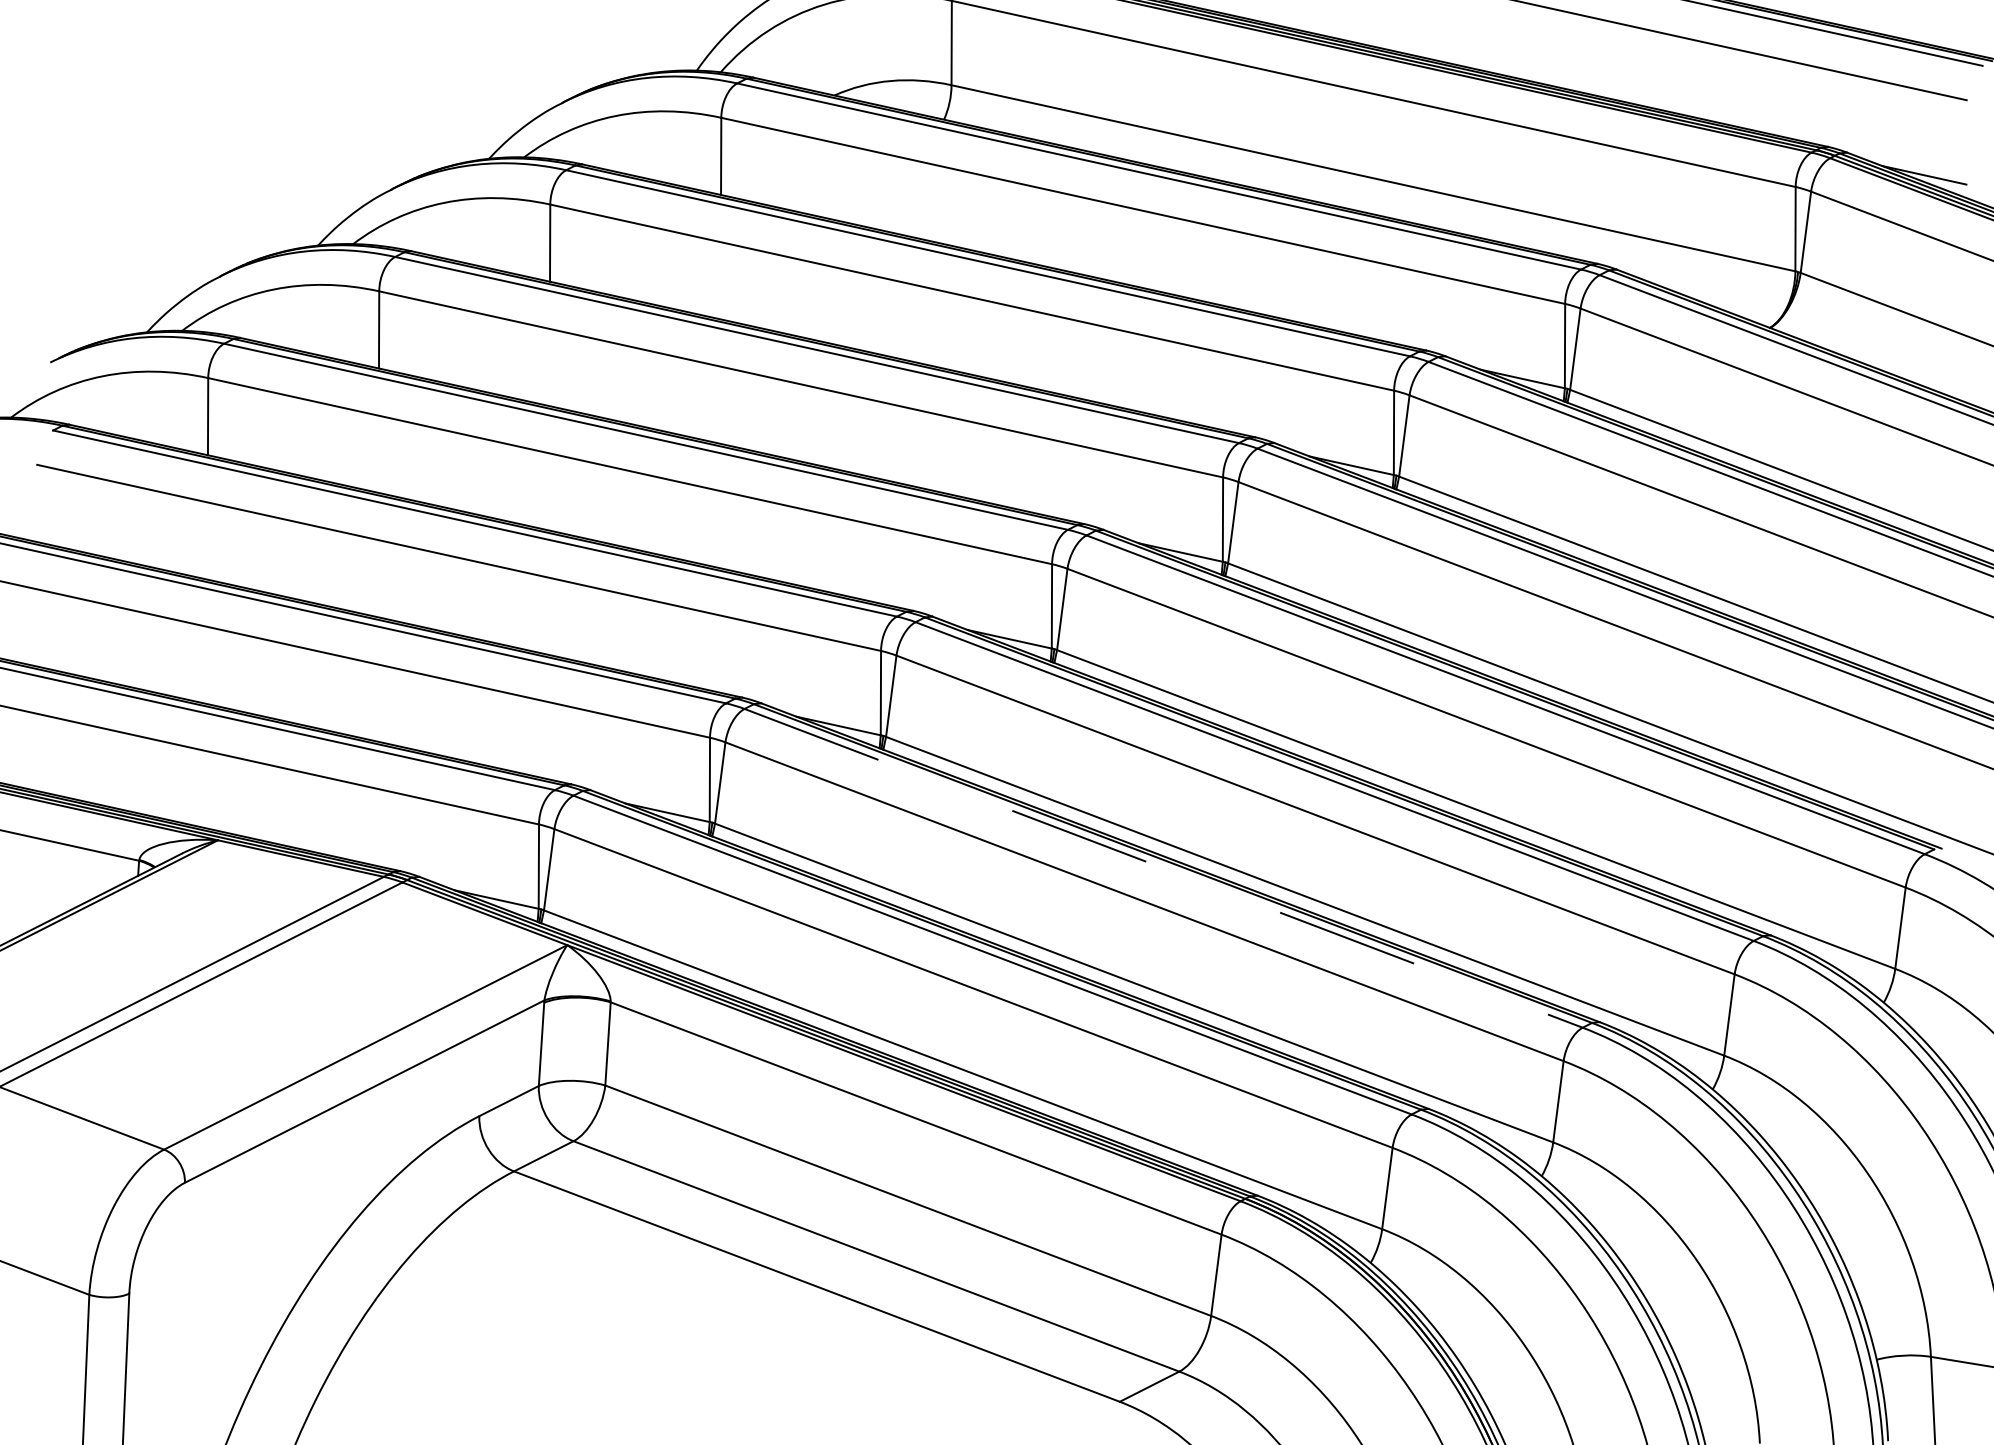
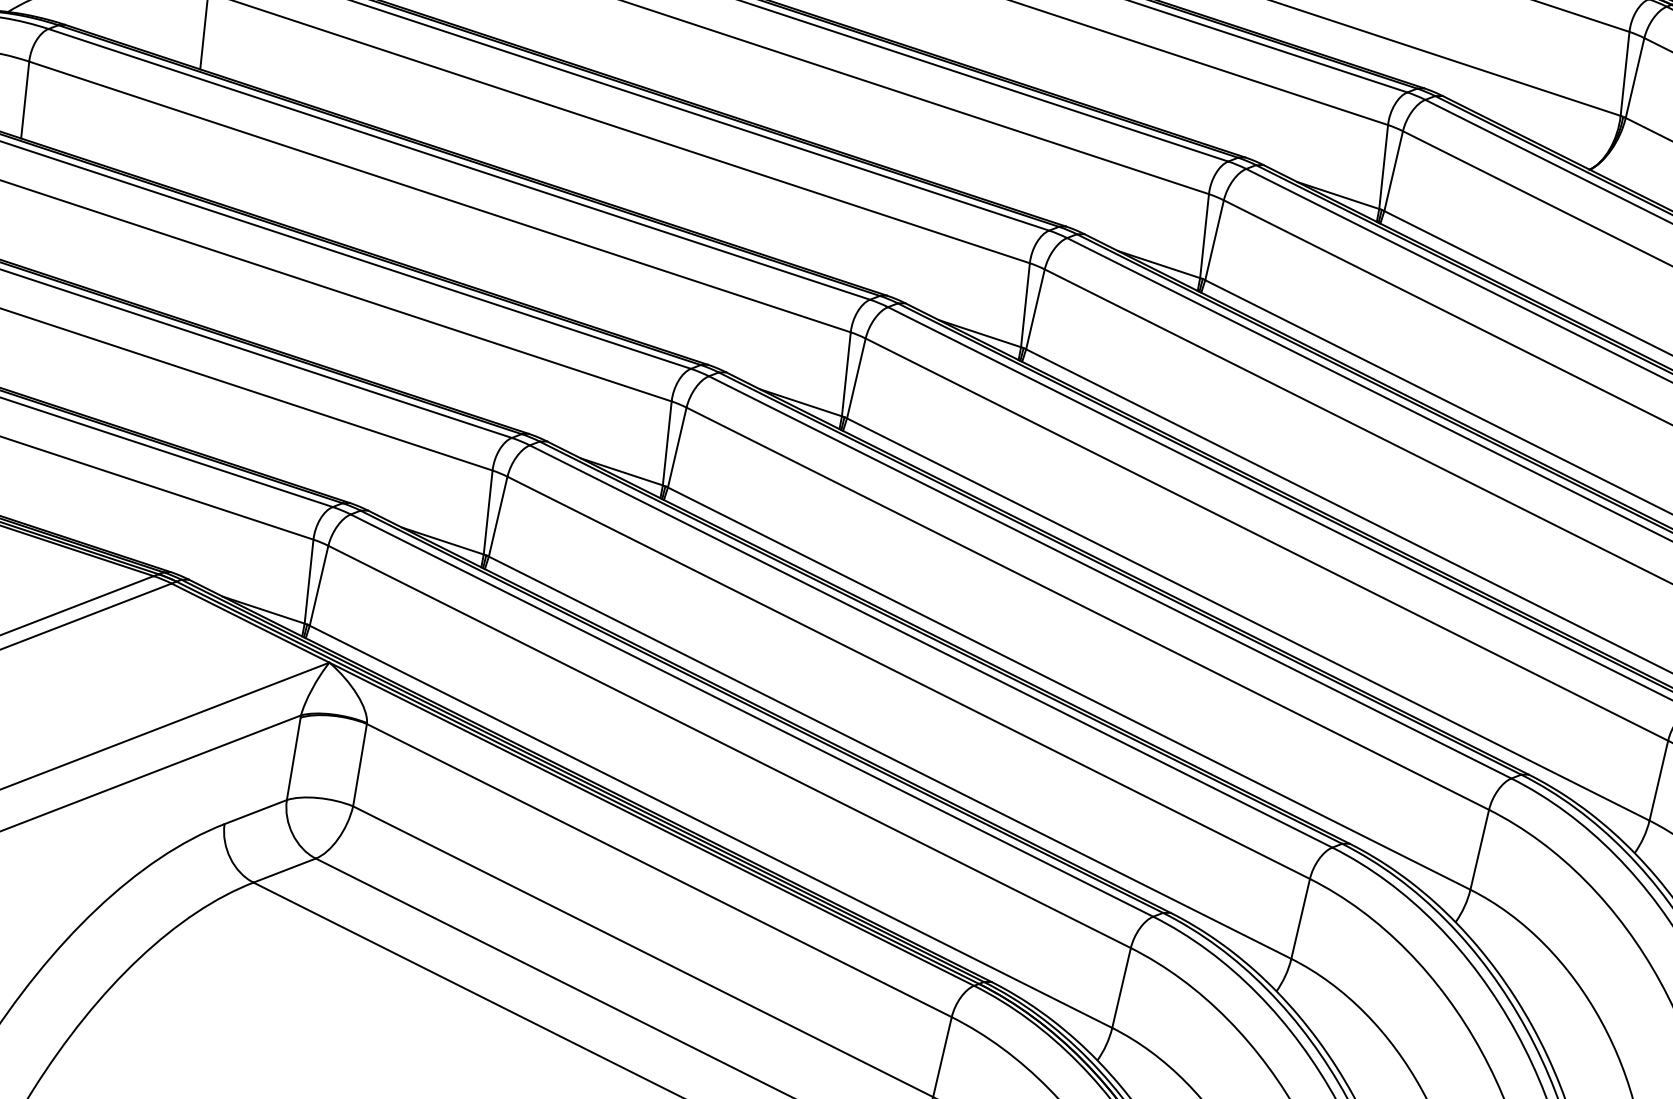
line: (1164, 868) -> (931, 646), dashed -> solid

